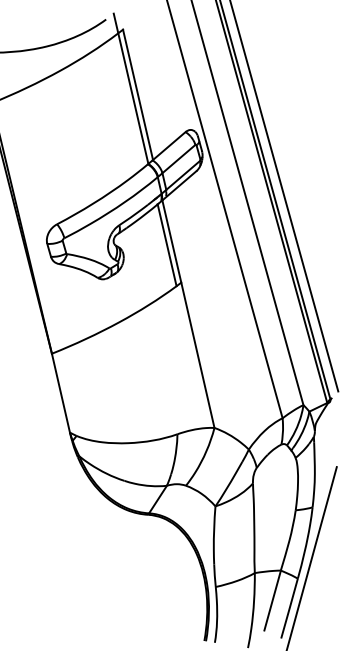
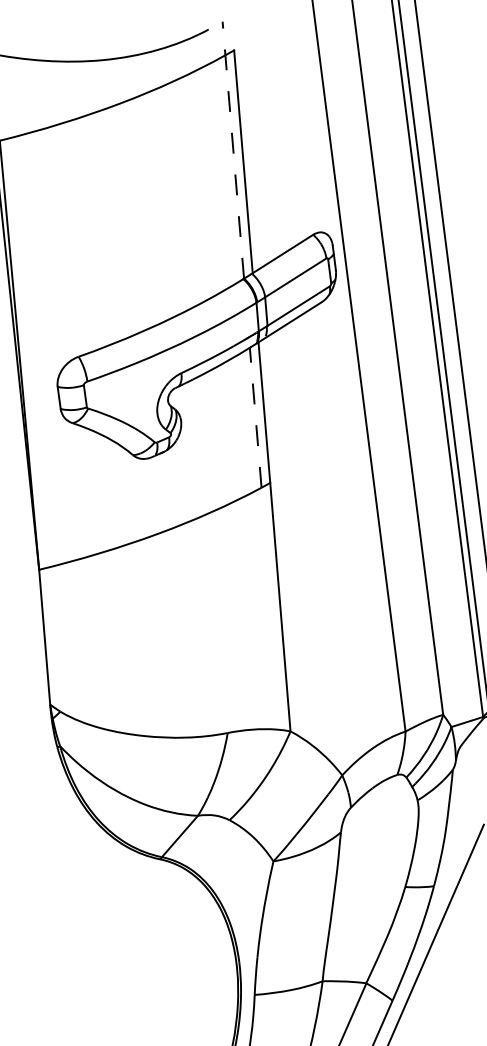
line: (130, 88) -> (232, 149), solid -> dashed
line: (167, 245) -> (256, 418), solid -> dashed

